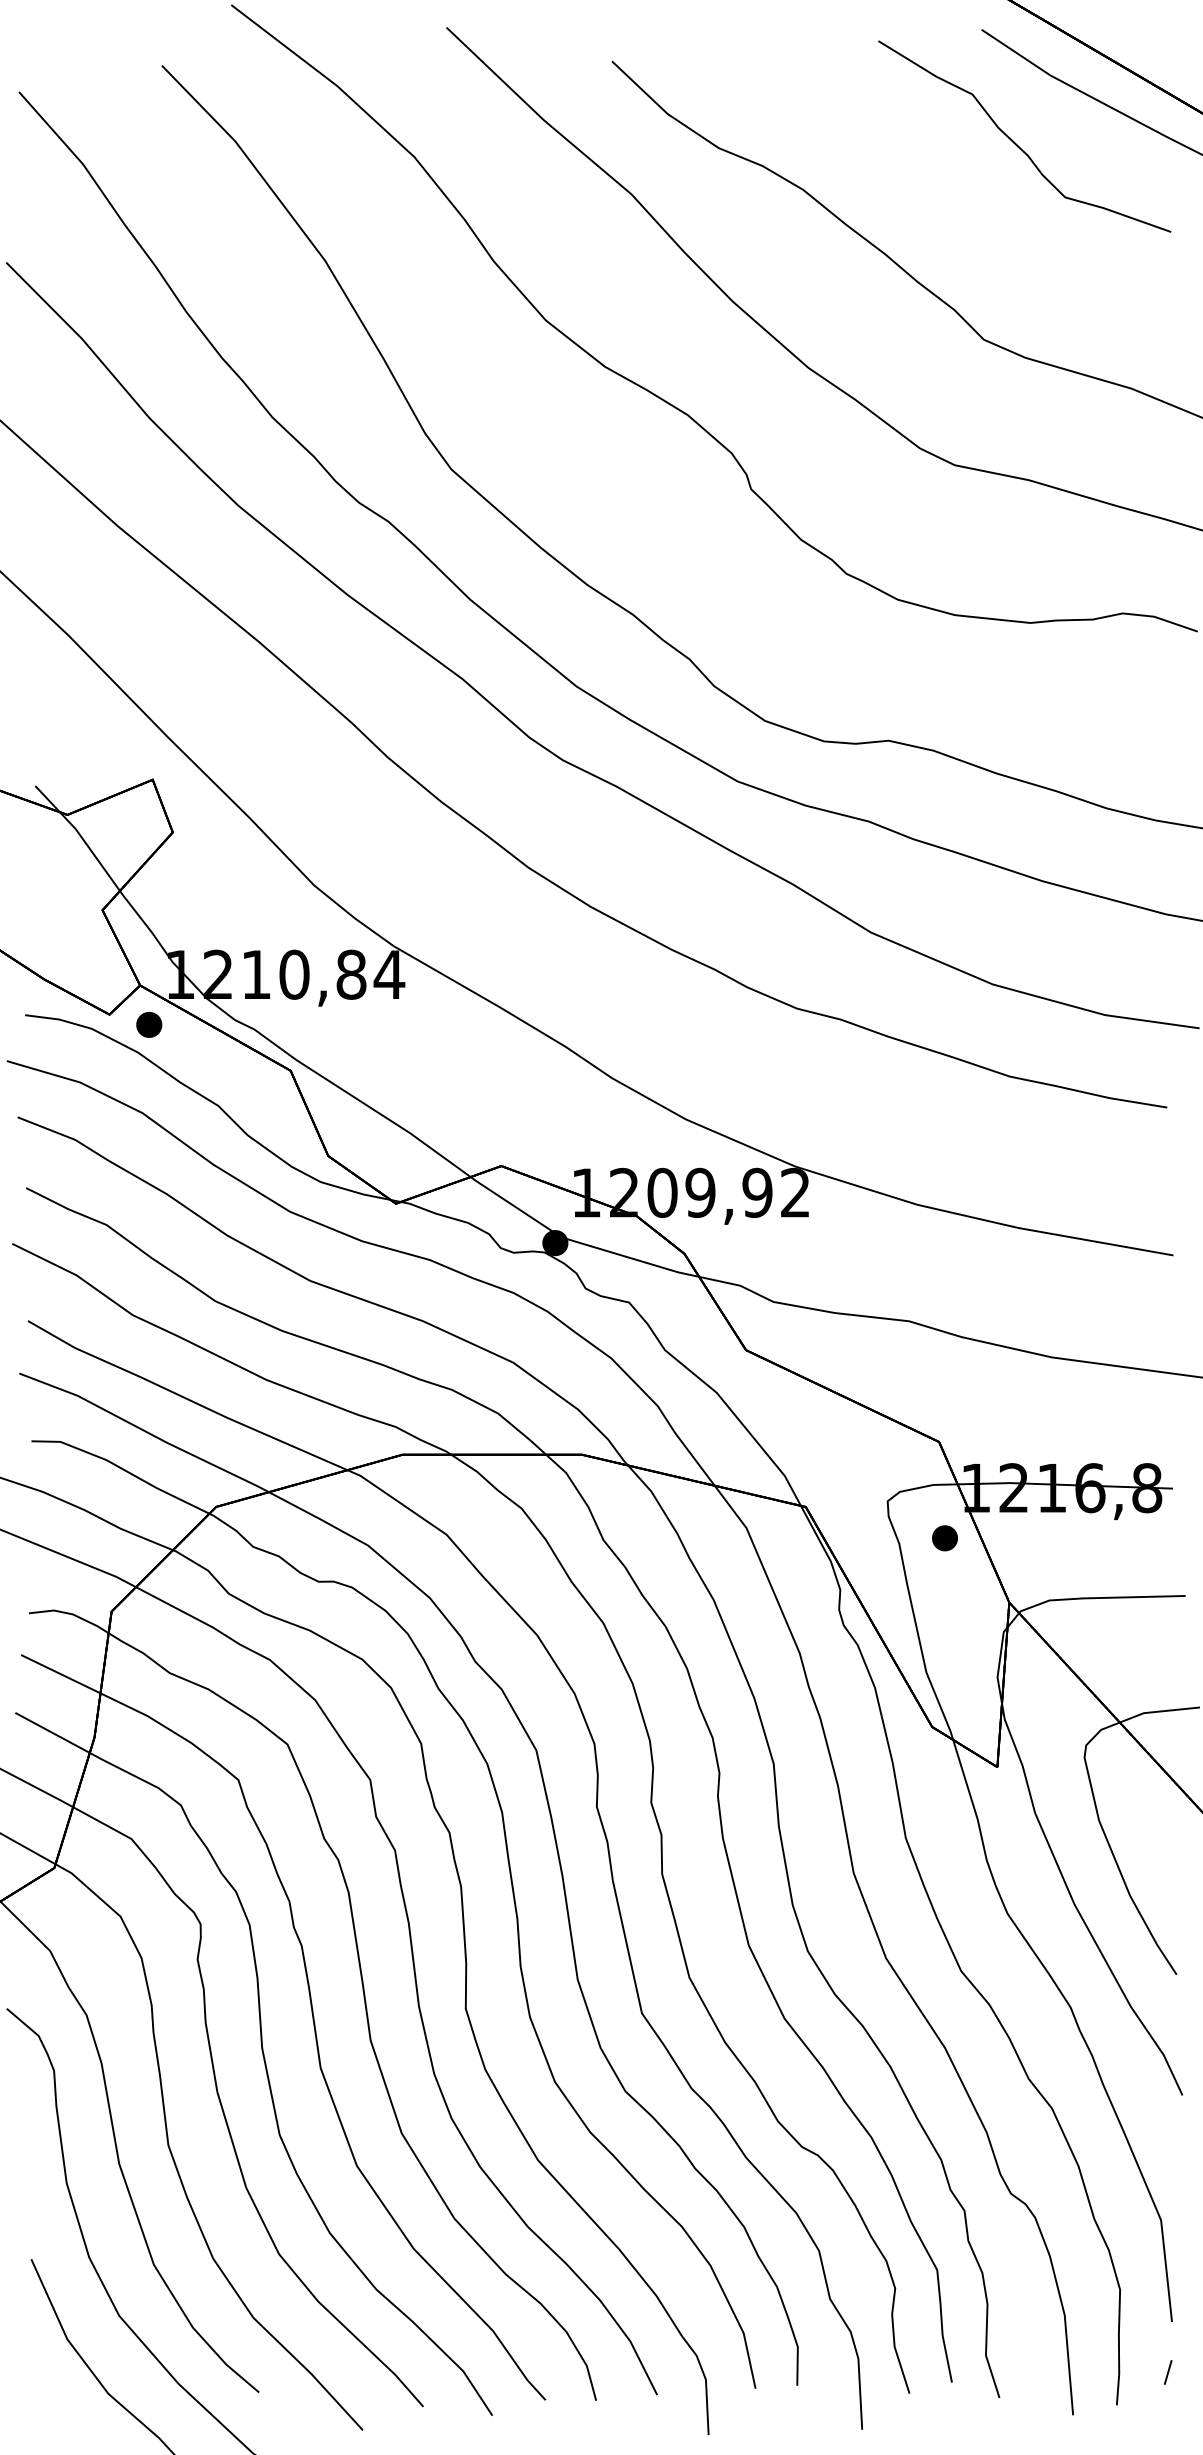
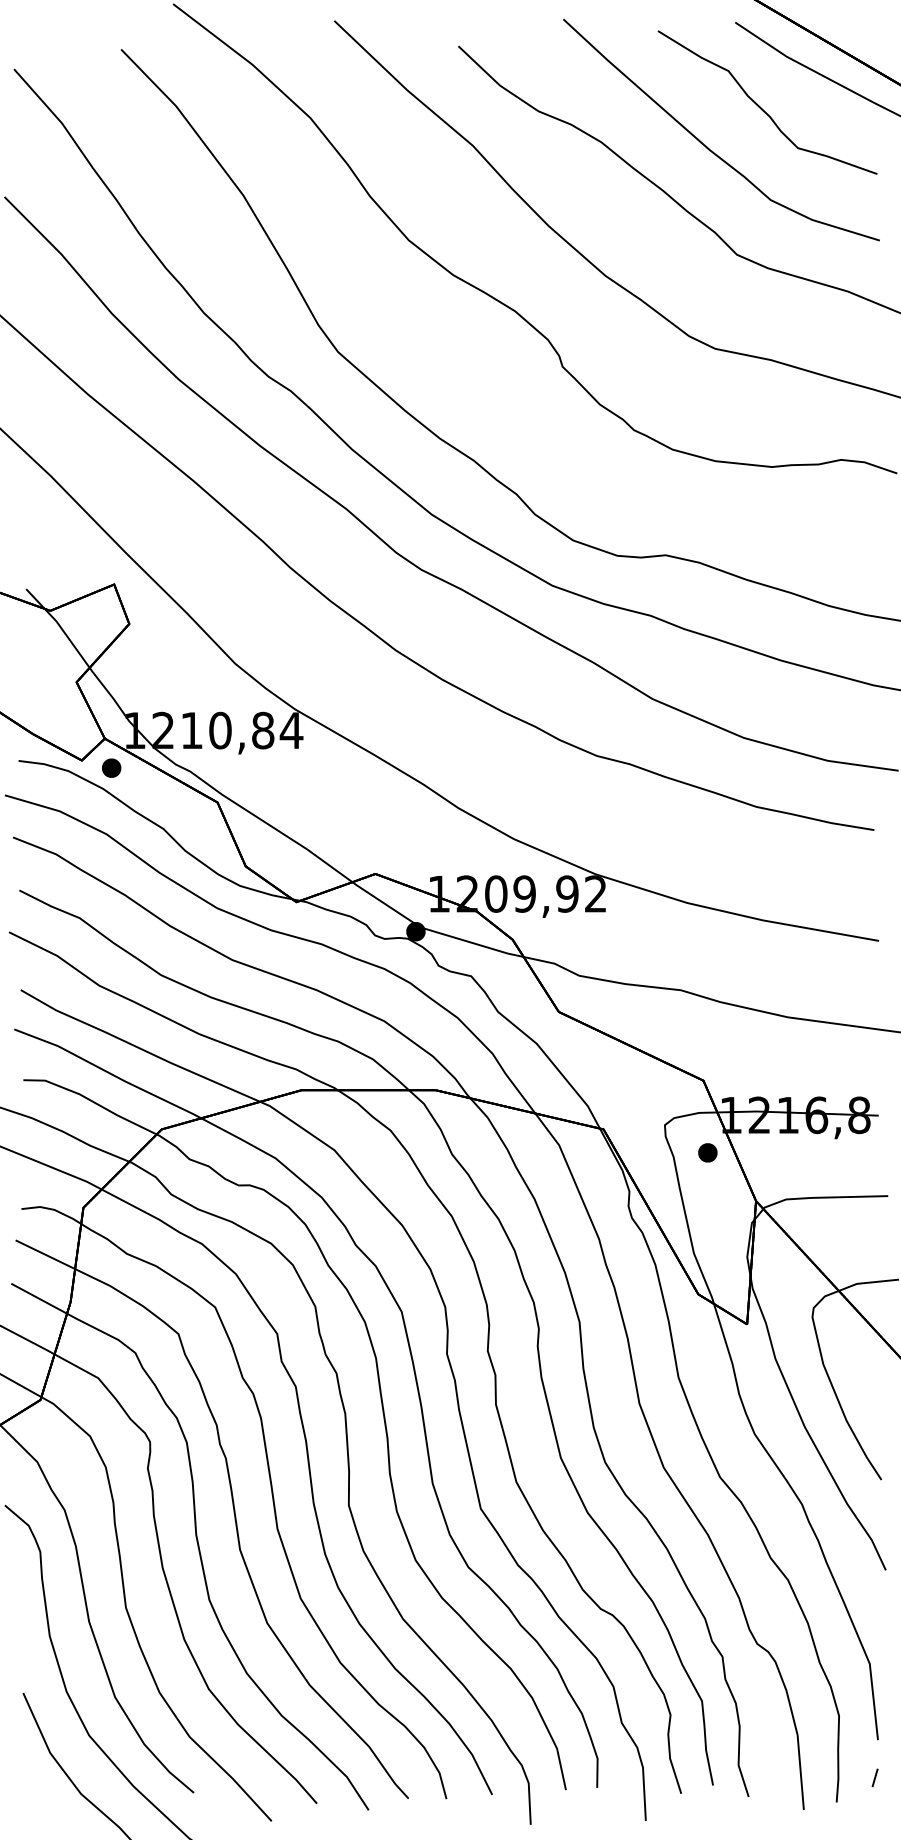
curve: (945, 196) -> (708, 147), added

